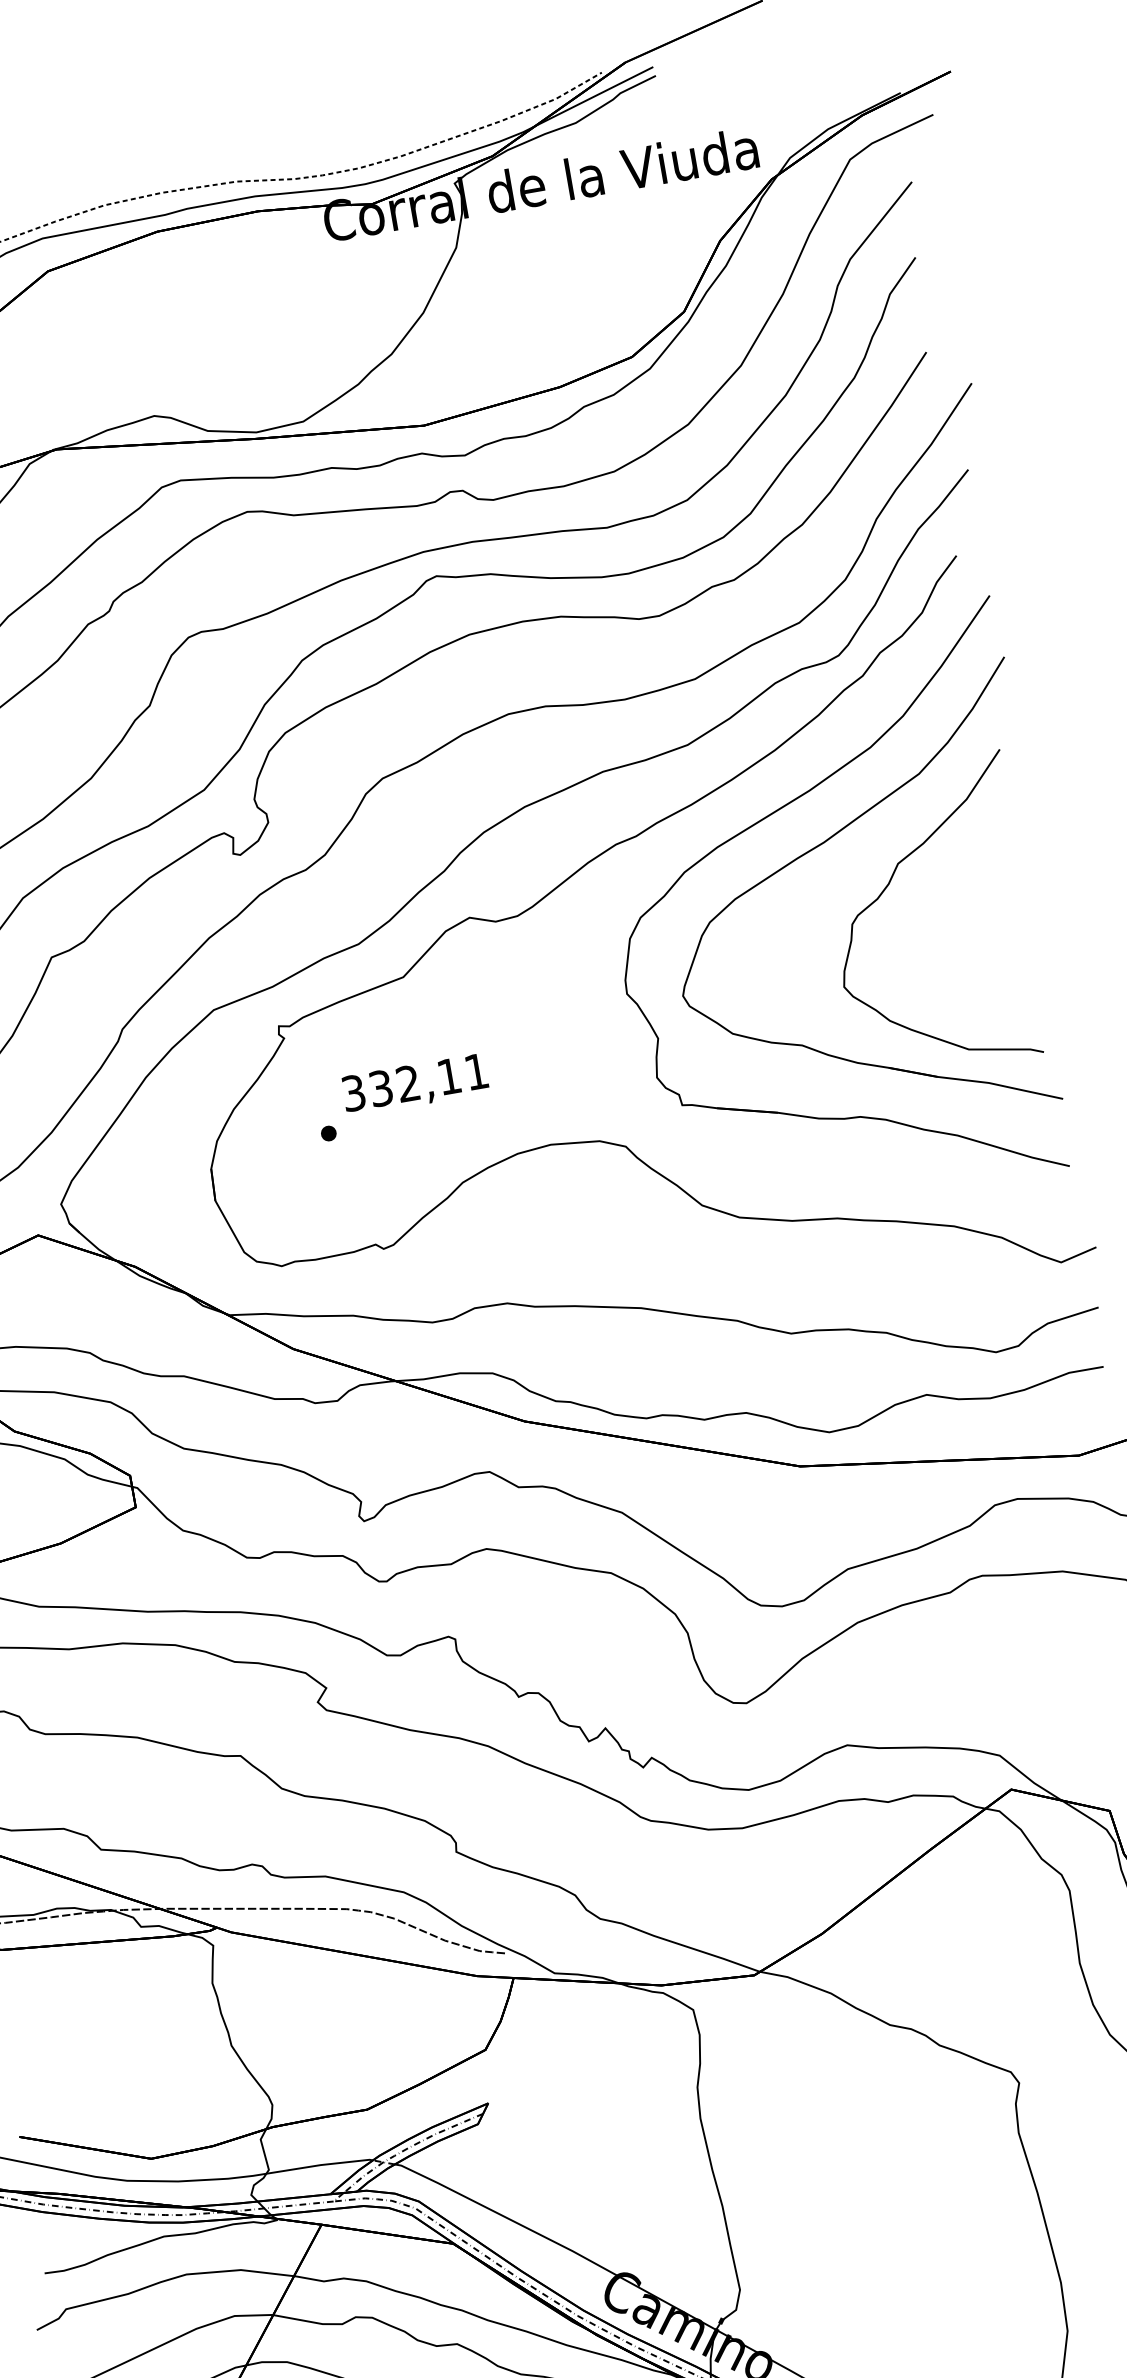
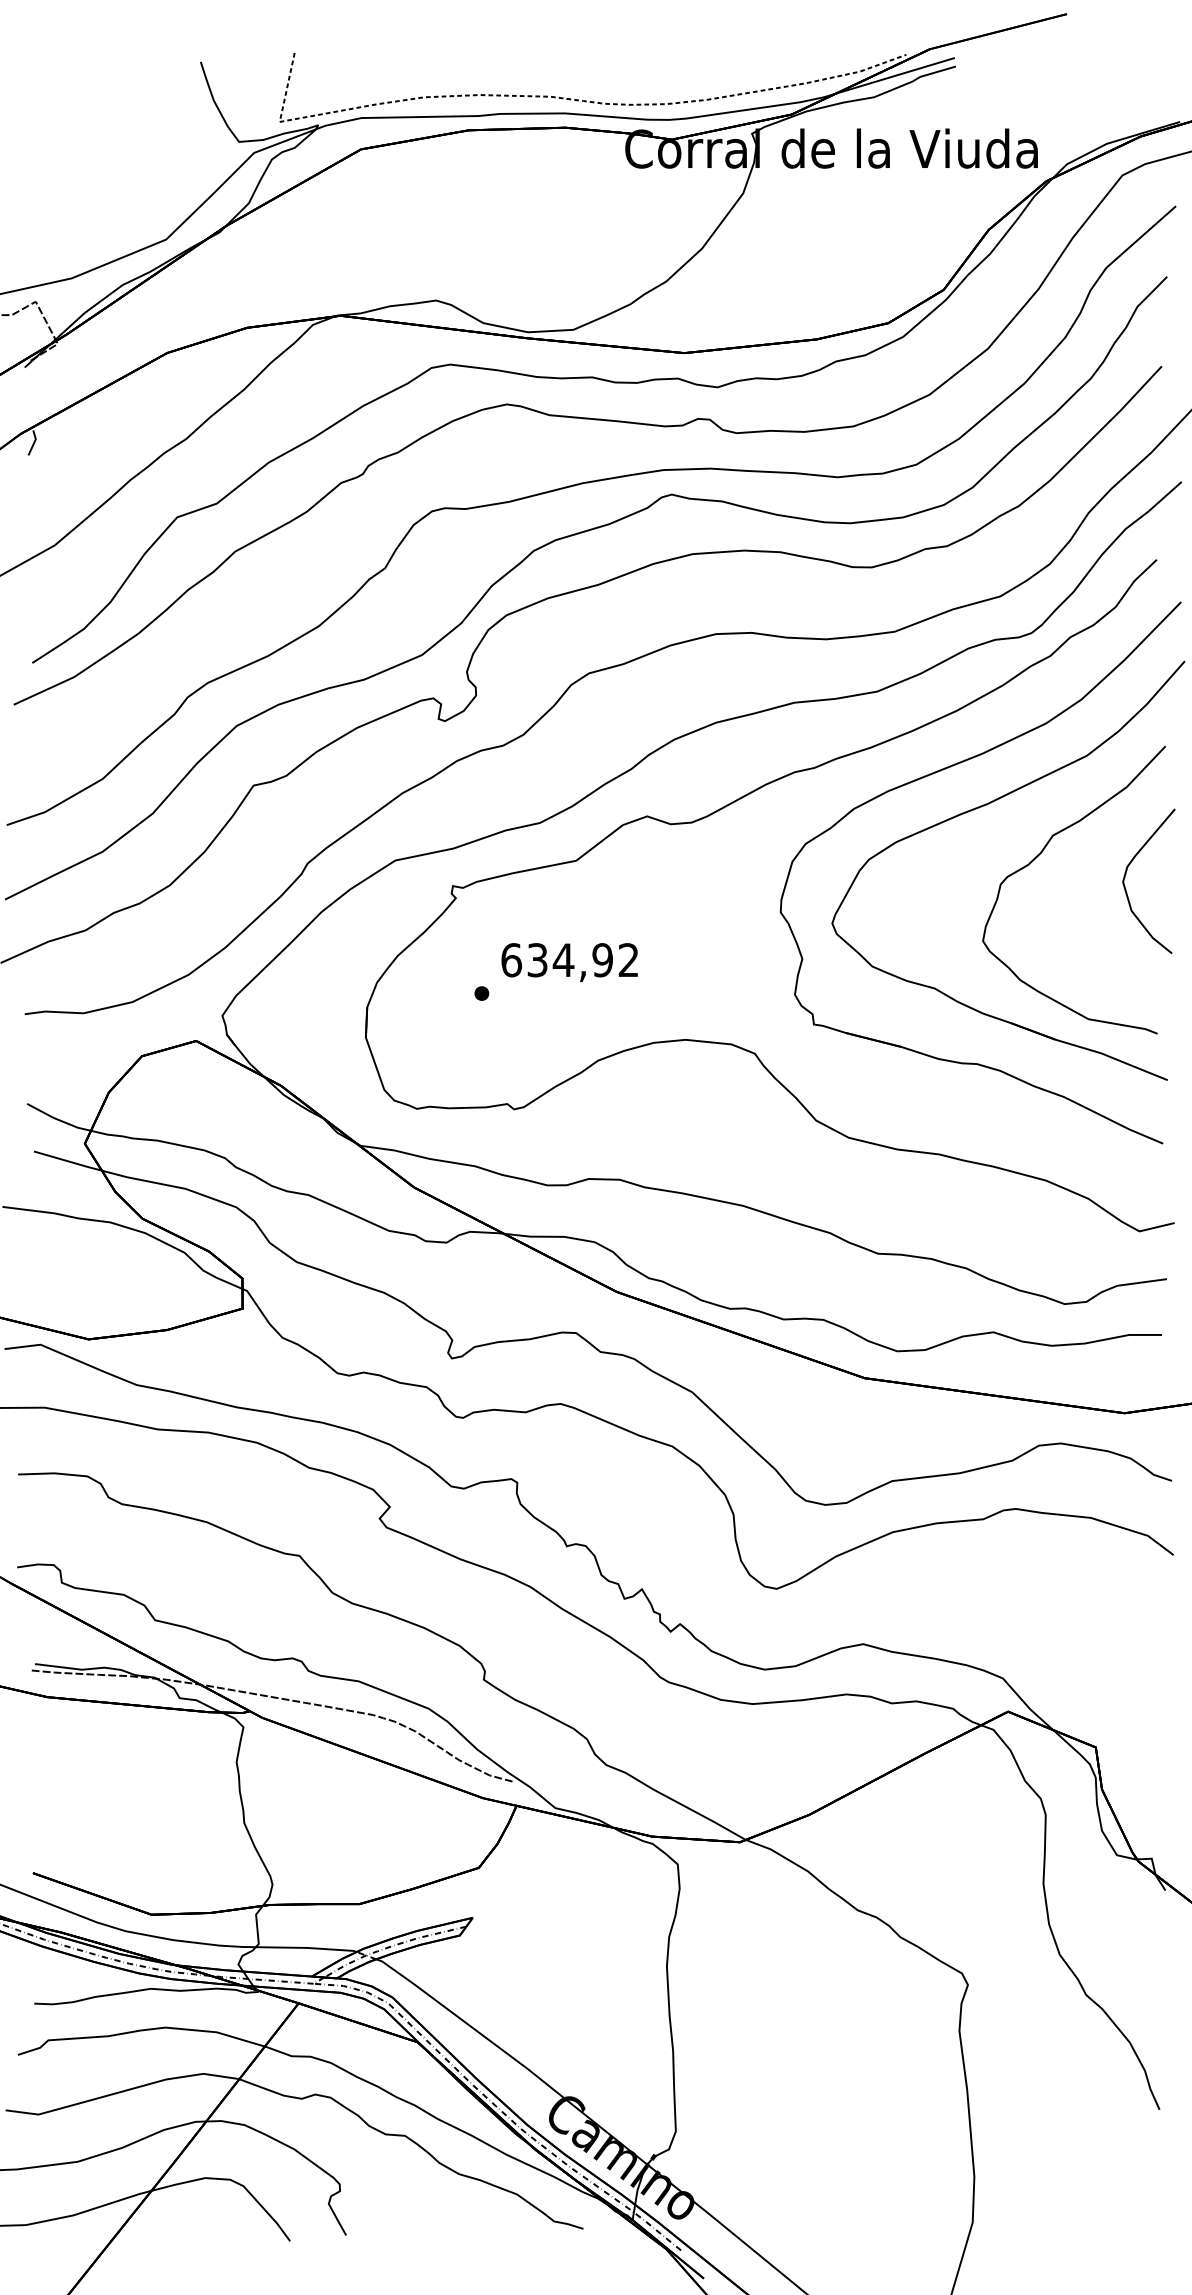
curve: (982, 890) -> (1126, 874), added
text: (414, 1082) -> (569, 960), 332,11 -> 634,92

